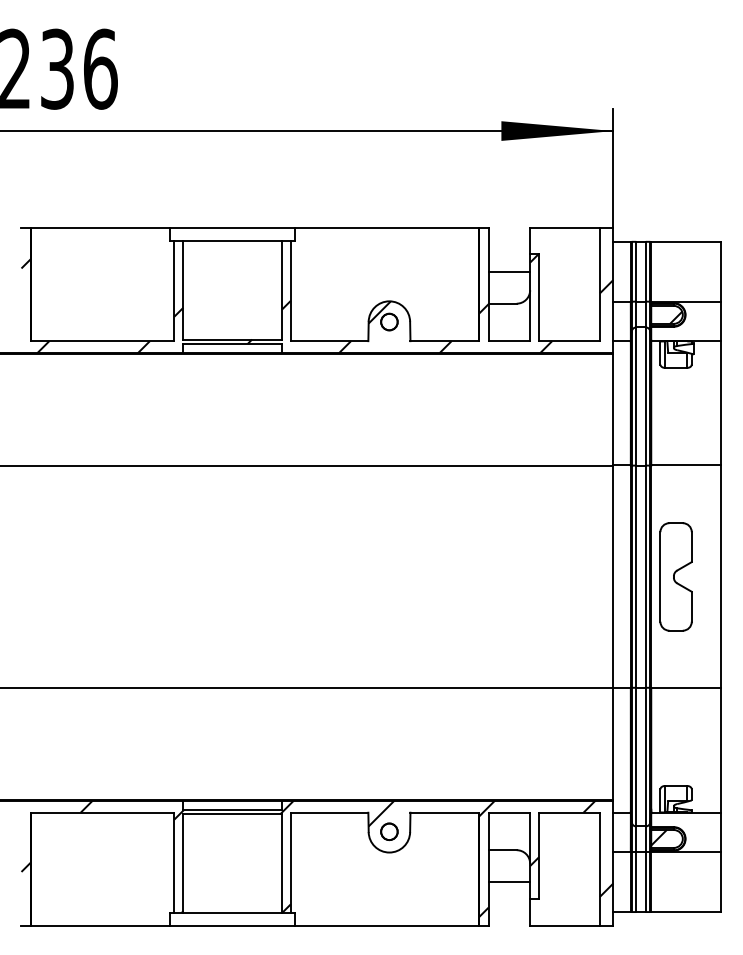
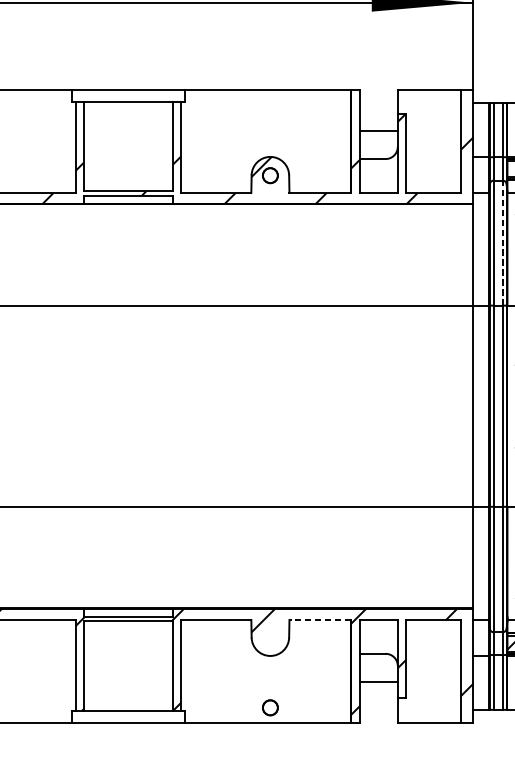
line: (645, 396) -> (502, 243), solid -> dashed
line: (444, 812) -> (320, 619), solid -> dashed
part: (389, 831) -> (270, 707), moved

